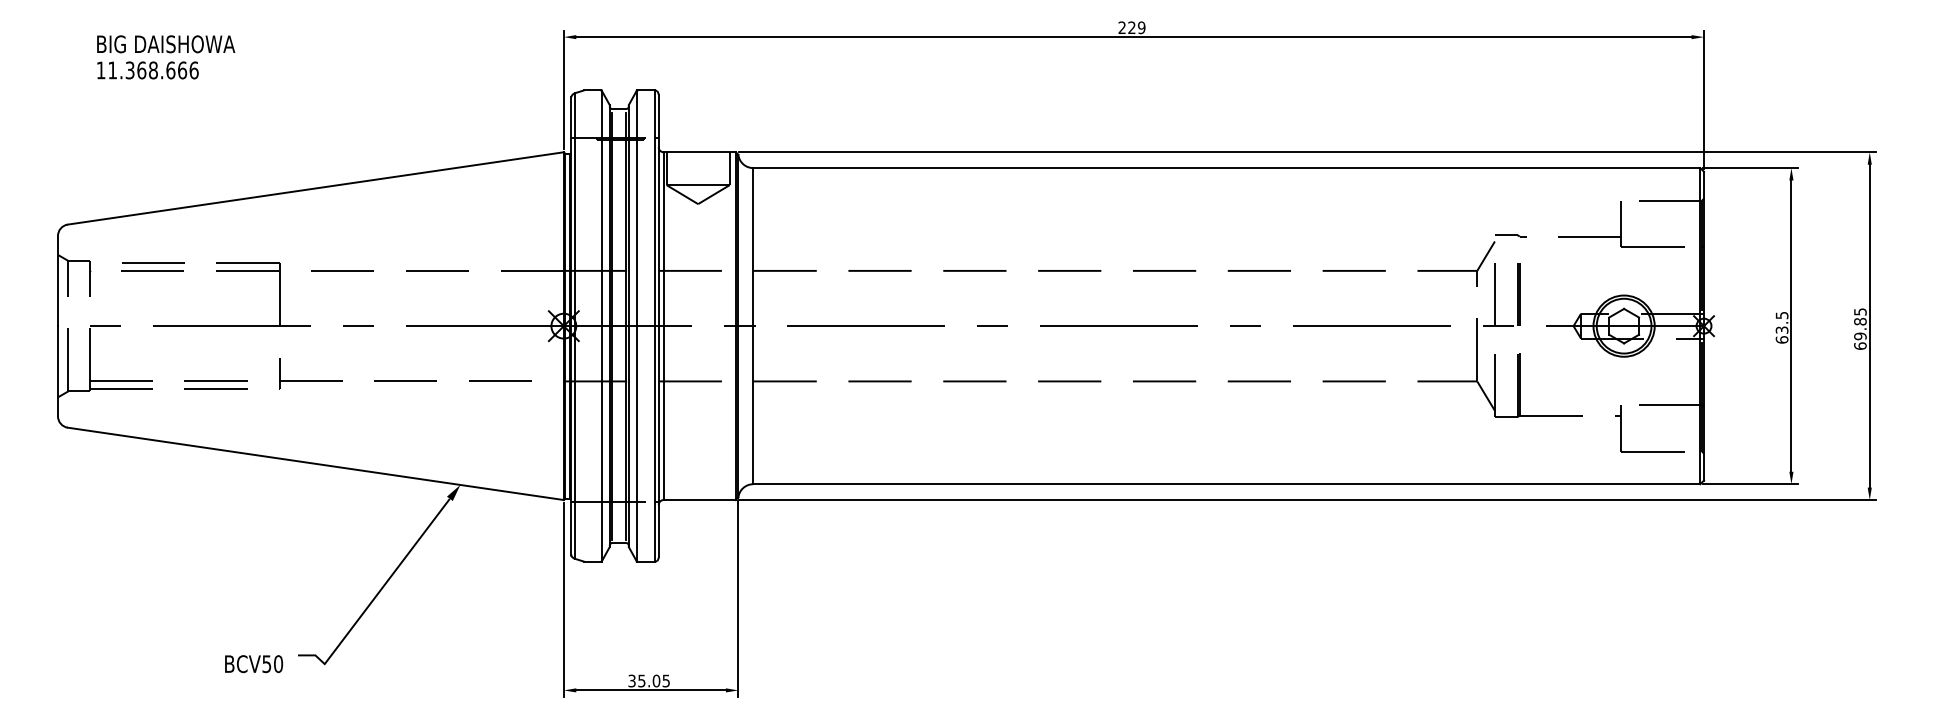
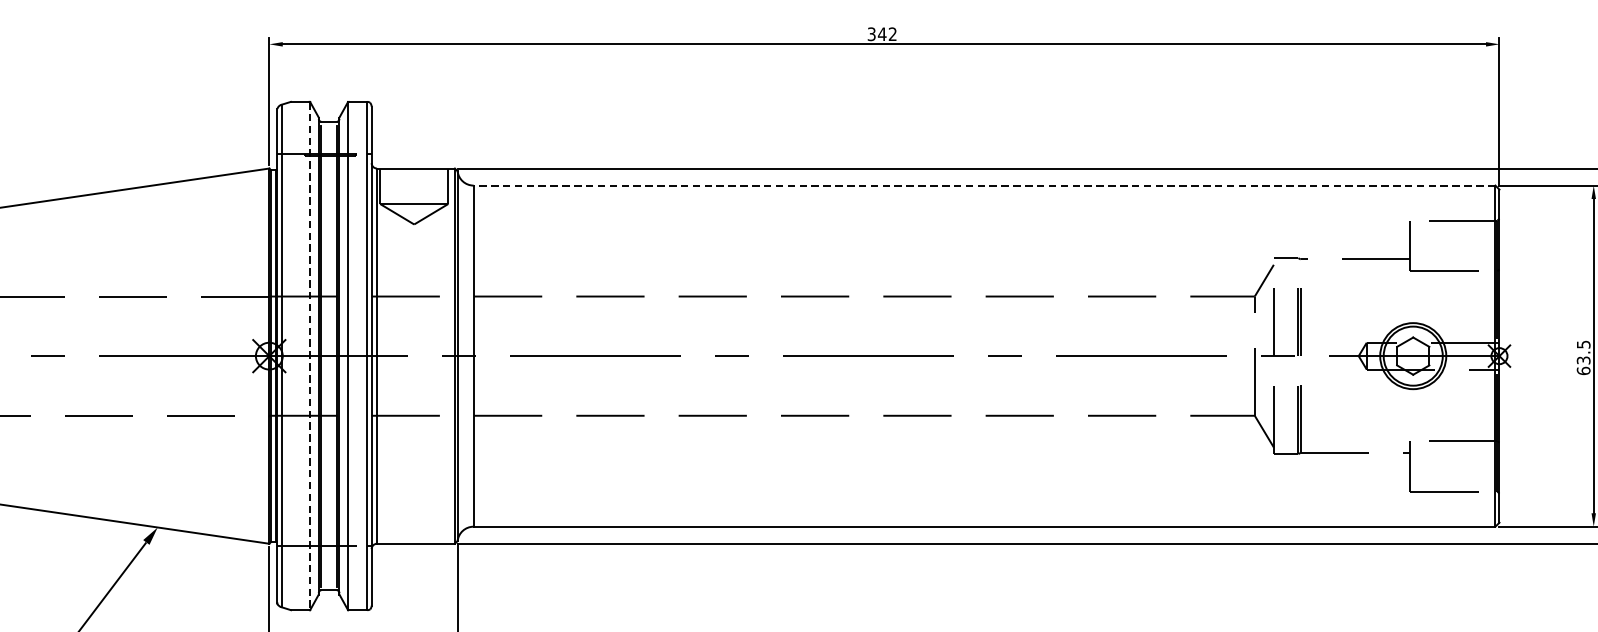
text: (1131, 27) -> (881, 33), 229 -> 342
line: (1226, 168) -> (984, 186), solid -> dashed
line: (601, 326) -> (309, 356), solid -> dashed

